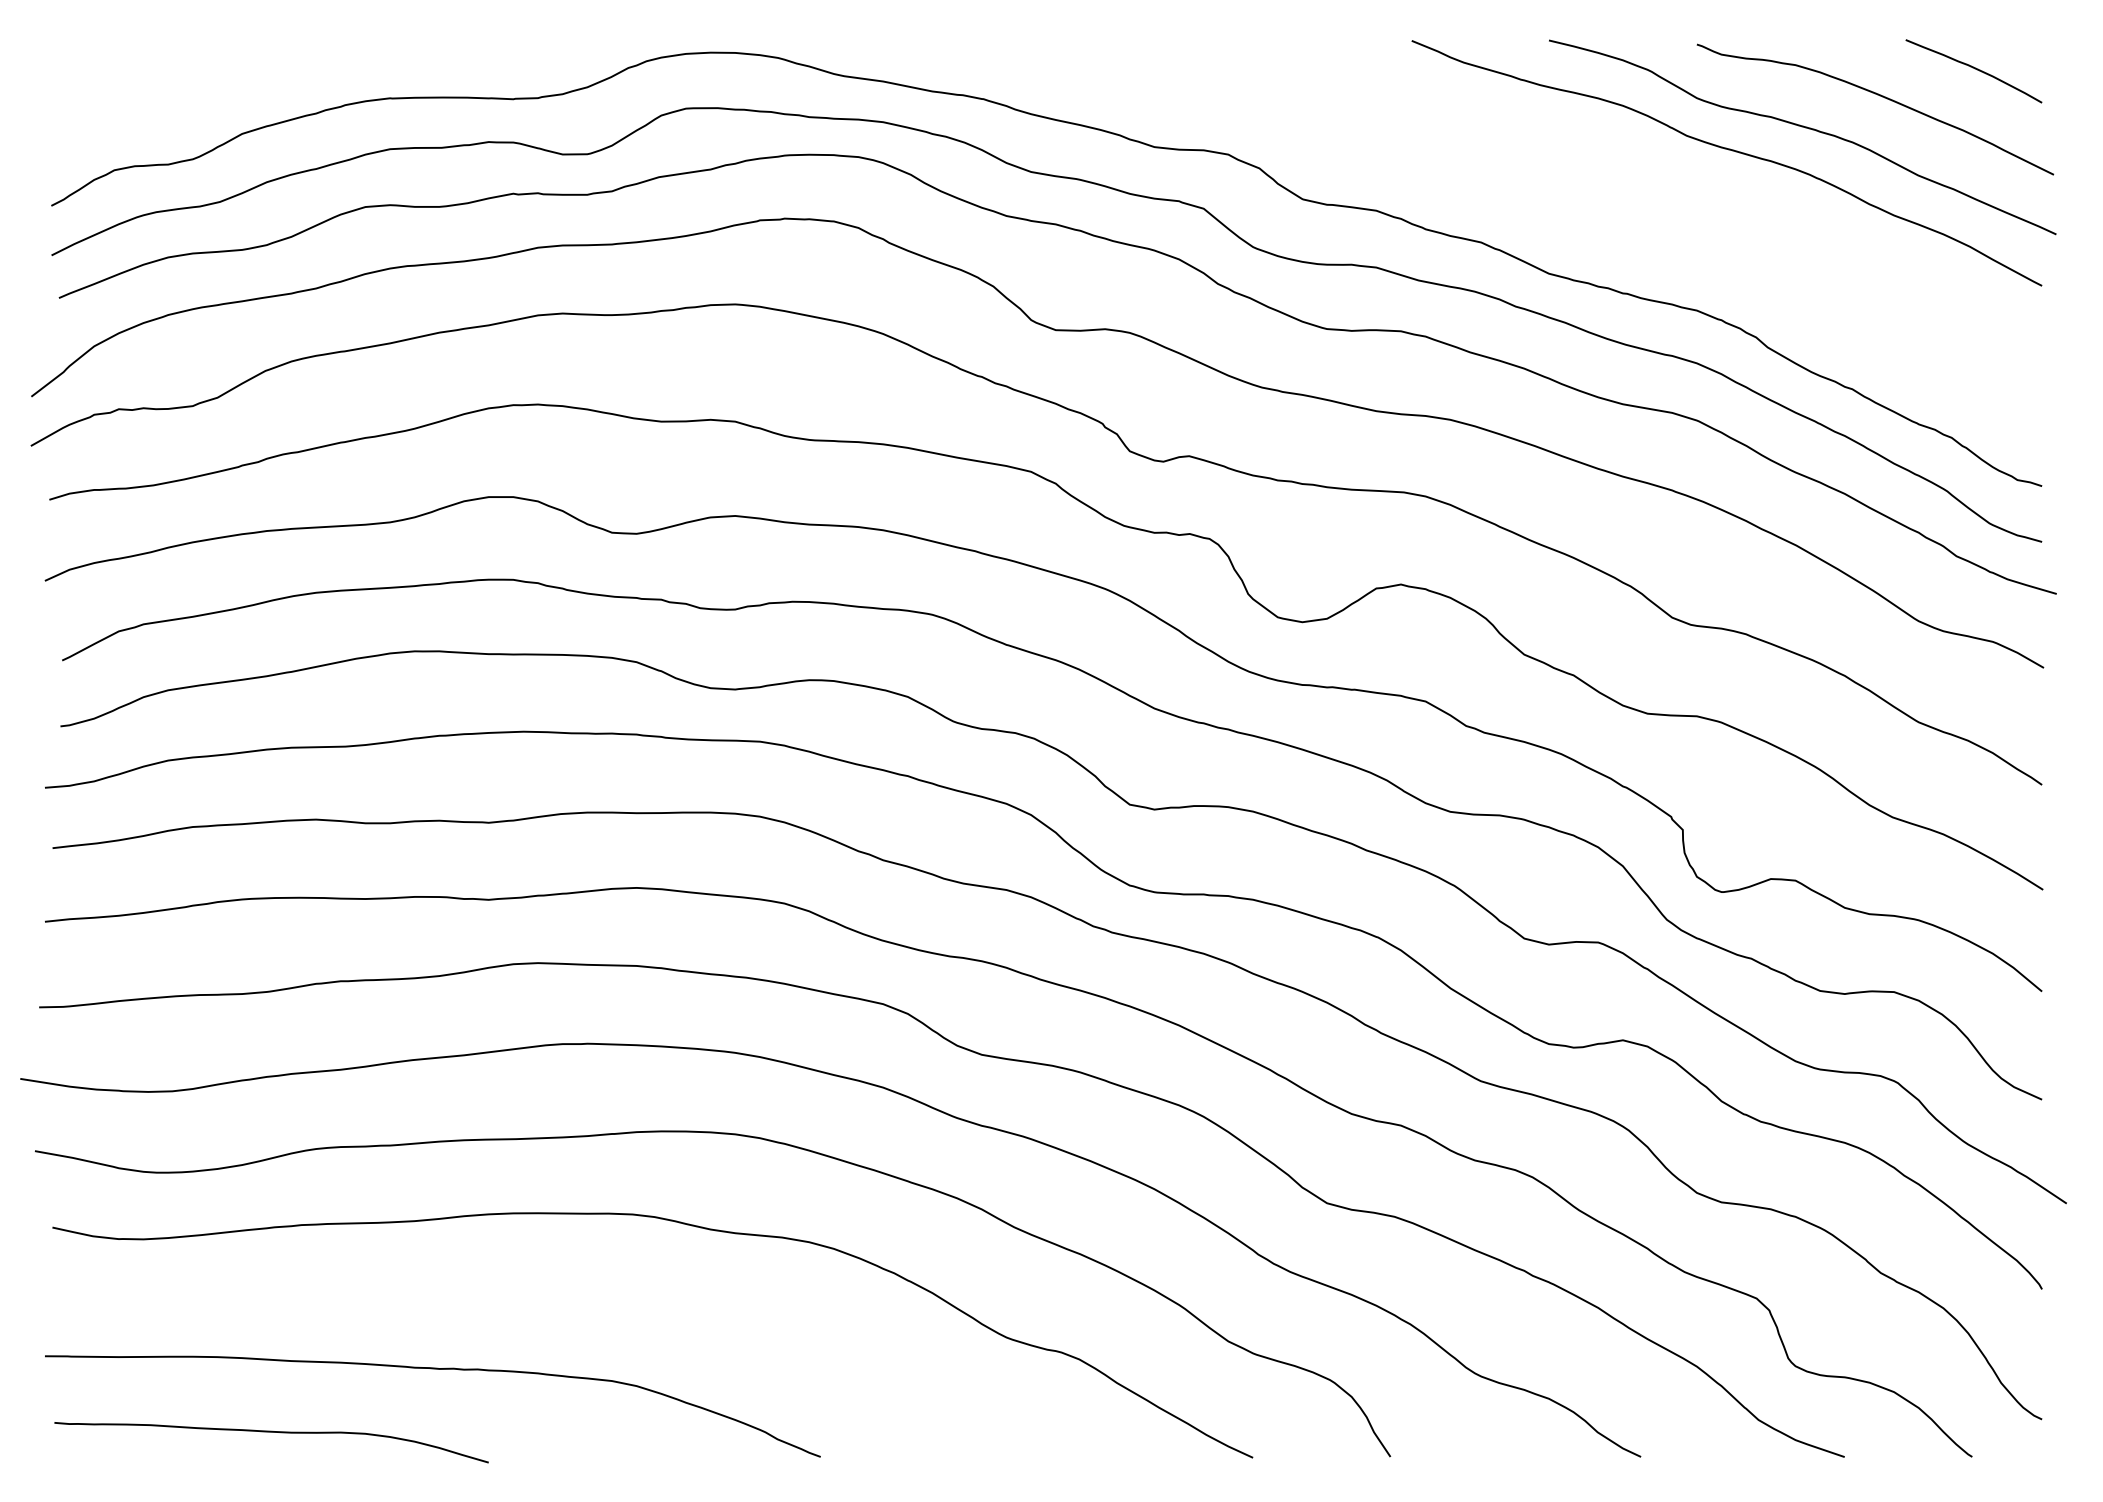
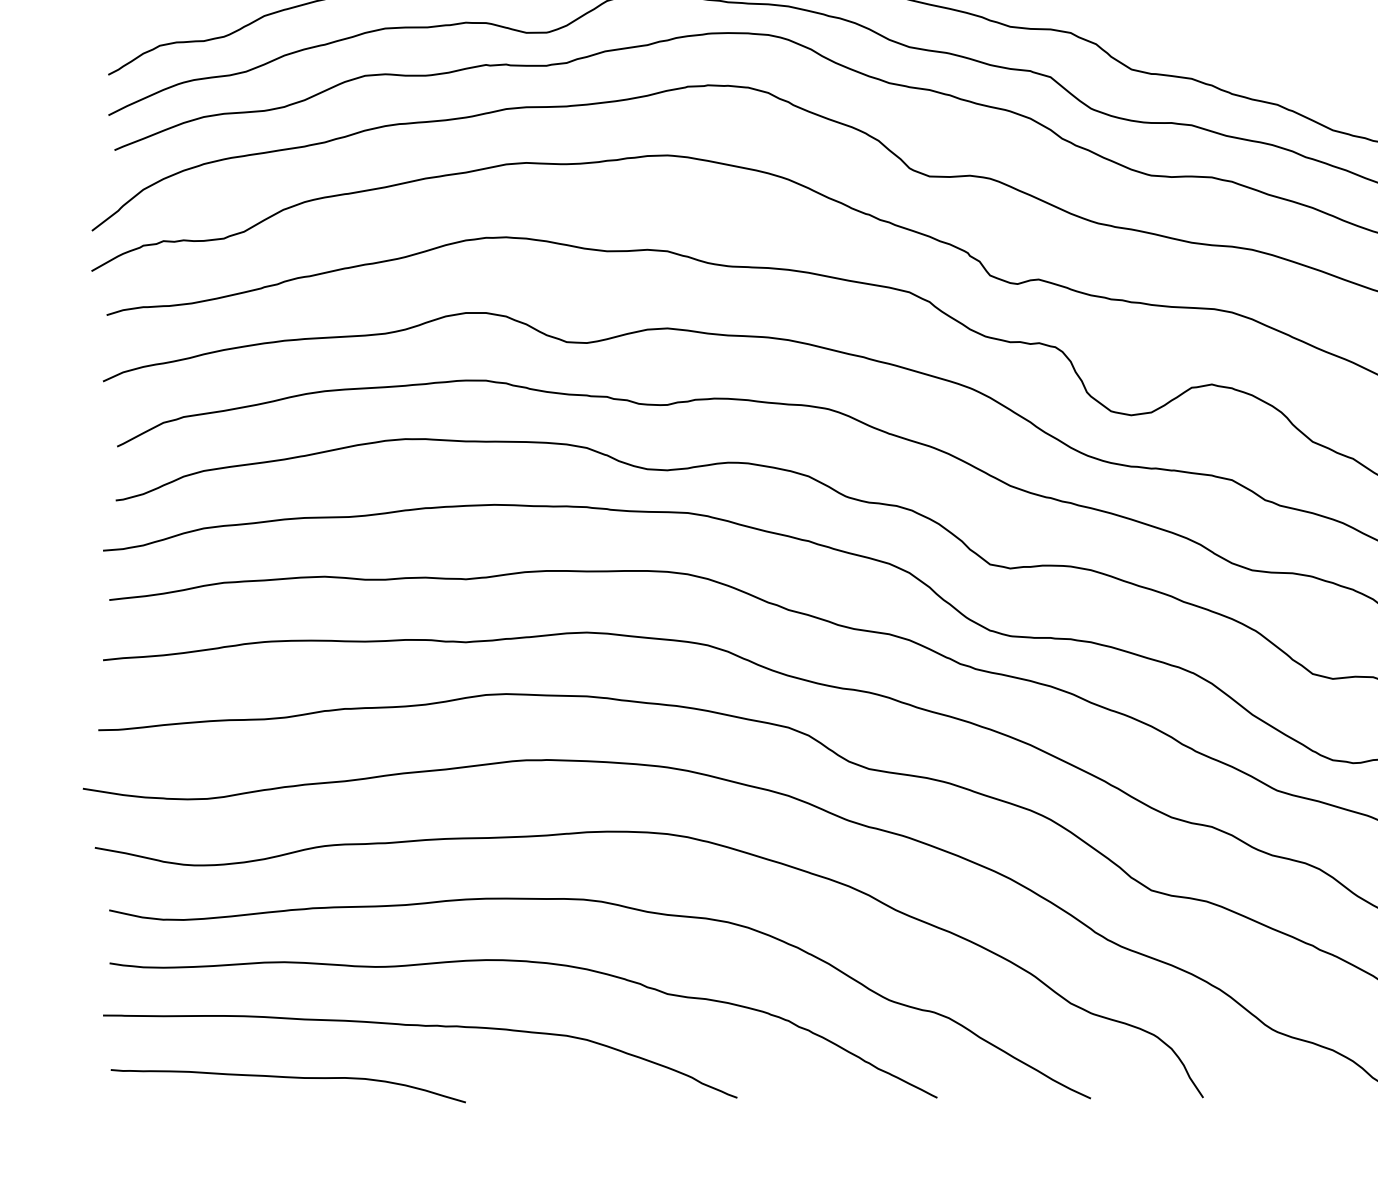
curve: (565, 1291) -> (528, 962), added

